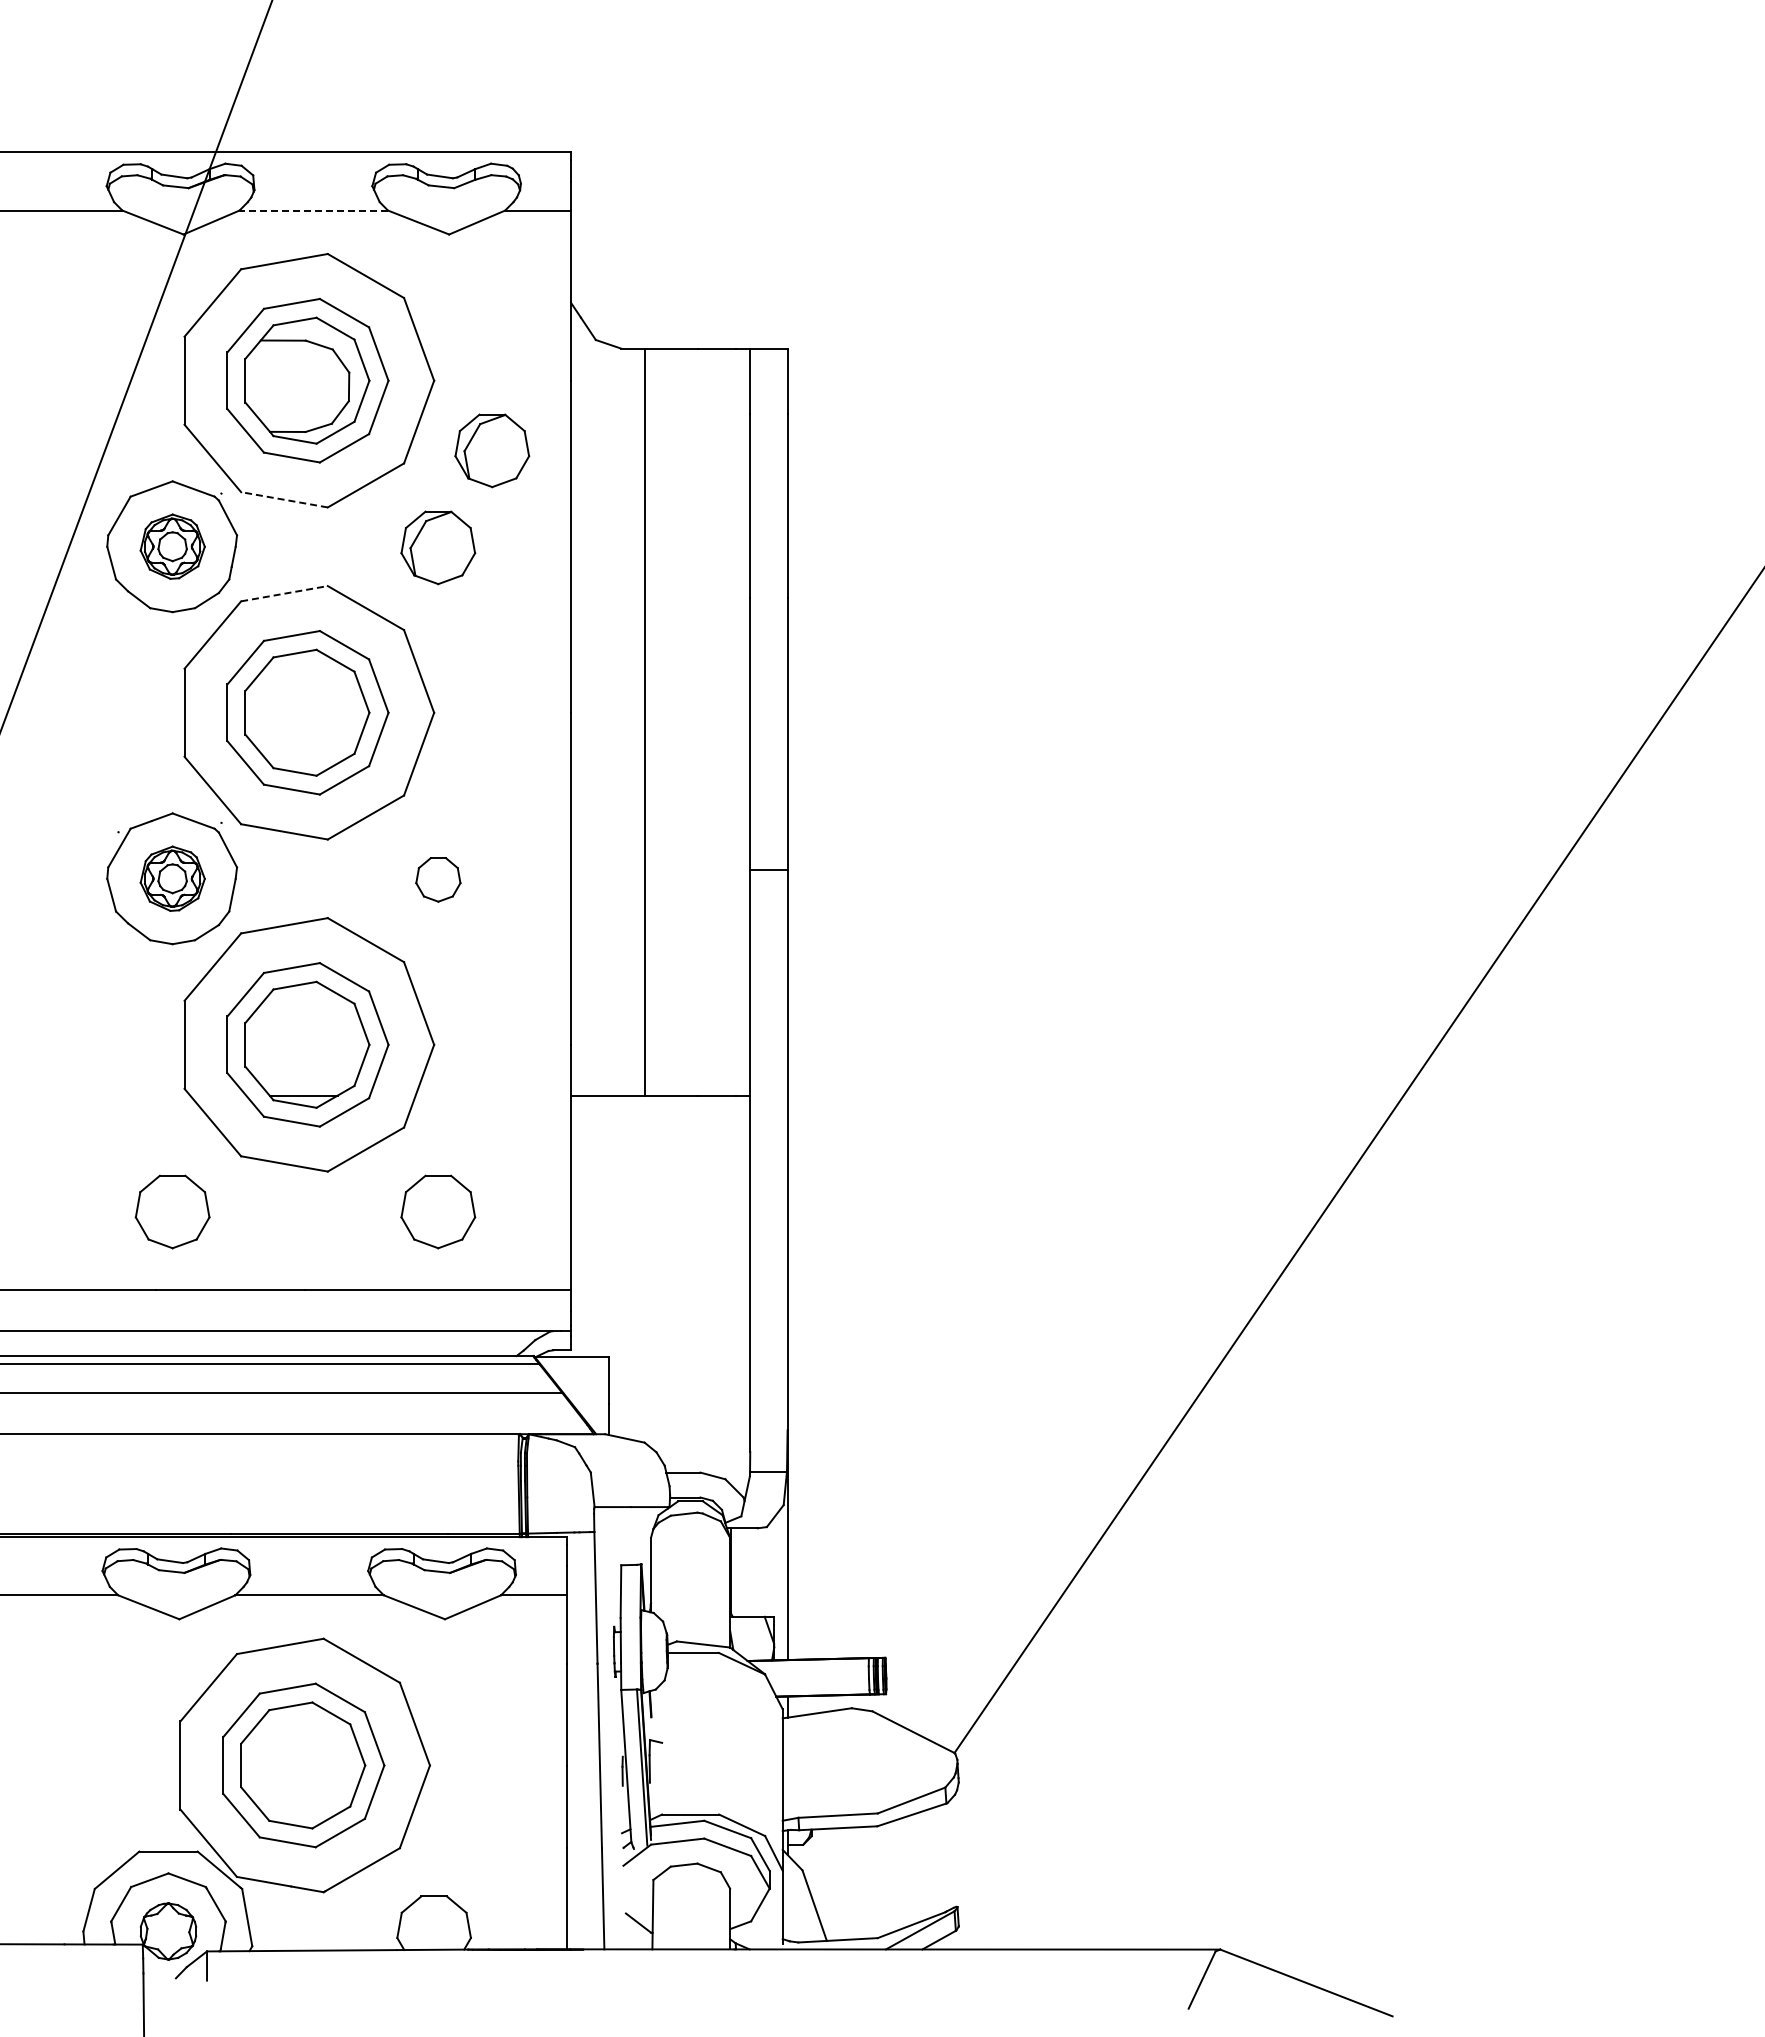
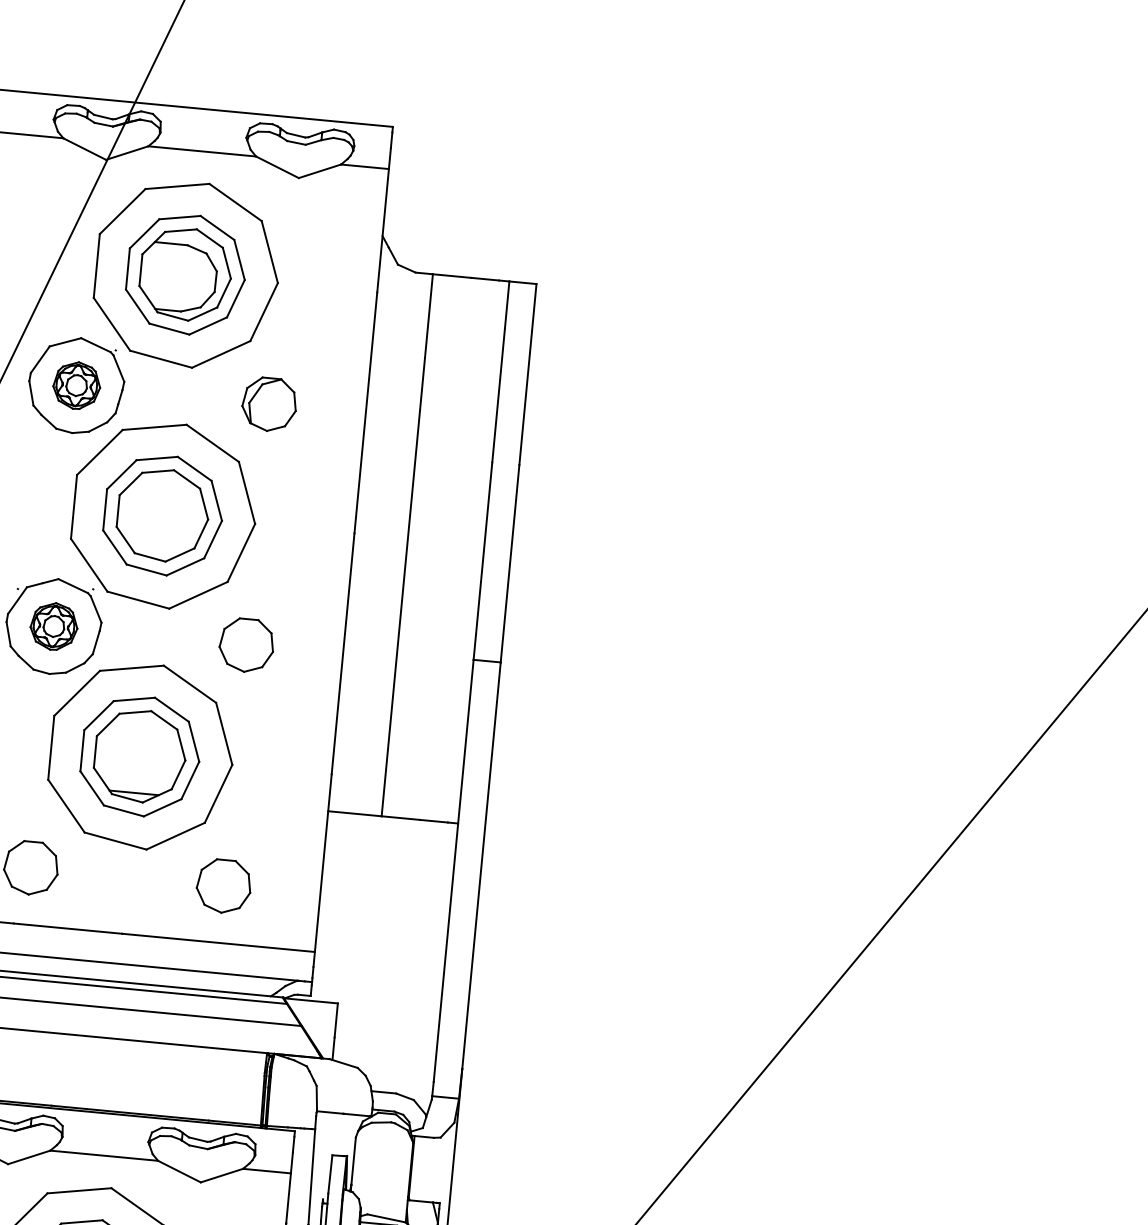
line: (313, 210) -> (202, 151), dashed -> solid
part: (492, 450) -> (315, 337), removed
line: (284, 499) -> (161, 359), dashed -> solid
line: (284, 593) -> (154, 427), dashed -> solid
part: (438, 879) -> (246, 645), size x1.67

